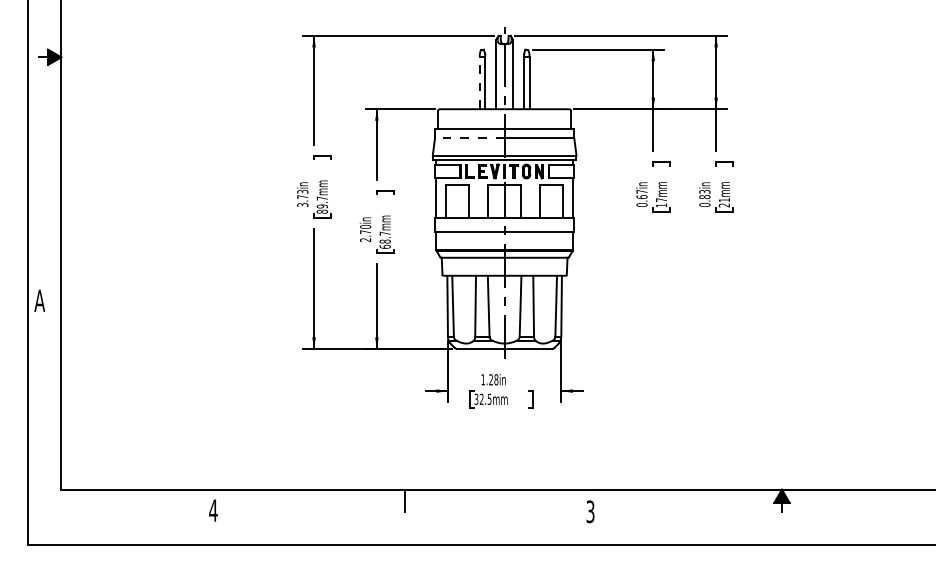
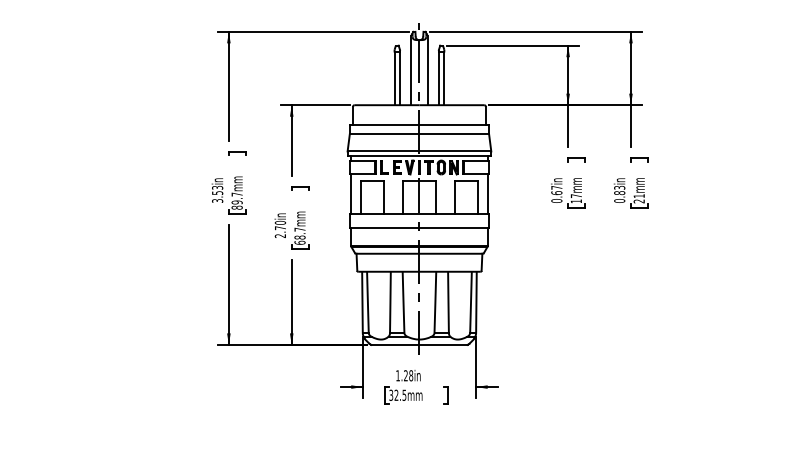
line: (479, 82) -> (394, 78), dashed -> solid
line: (469, 138) -> (384, 134), dashed -> solid
text: (302, 197) -> (217, 193), 3.73in -> 3.53in

